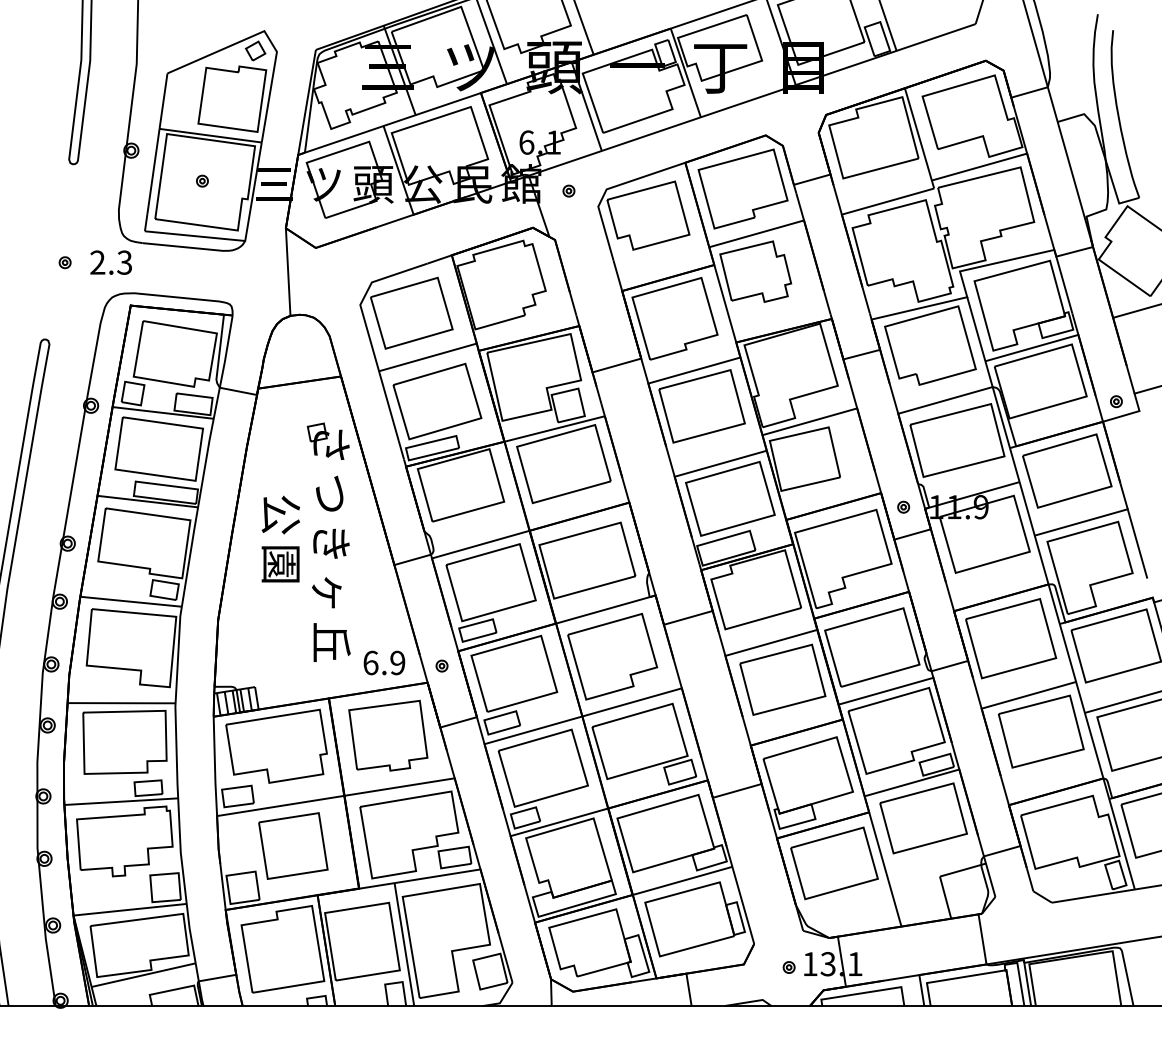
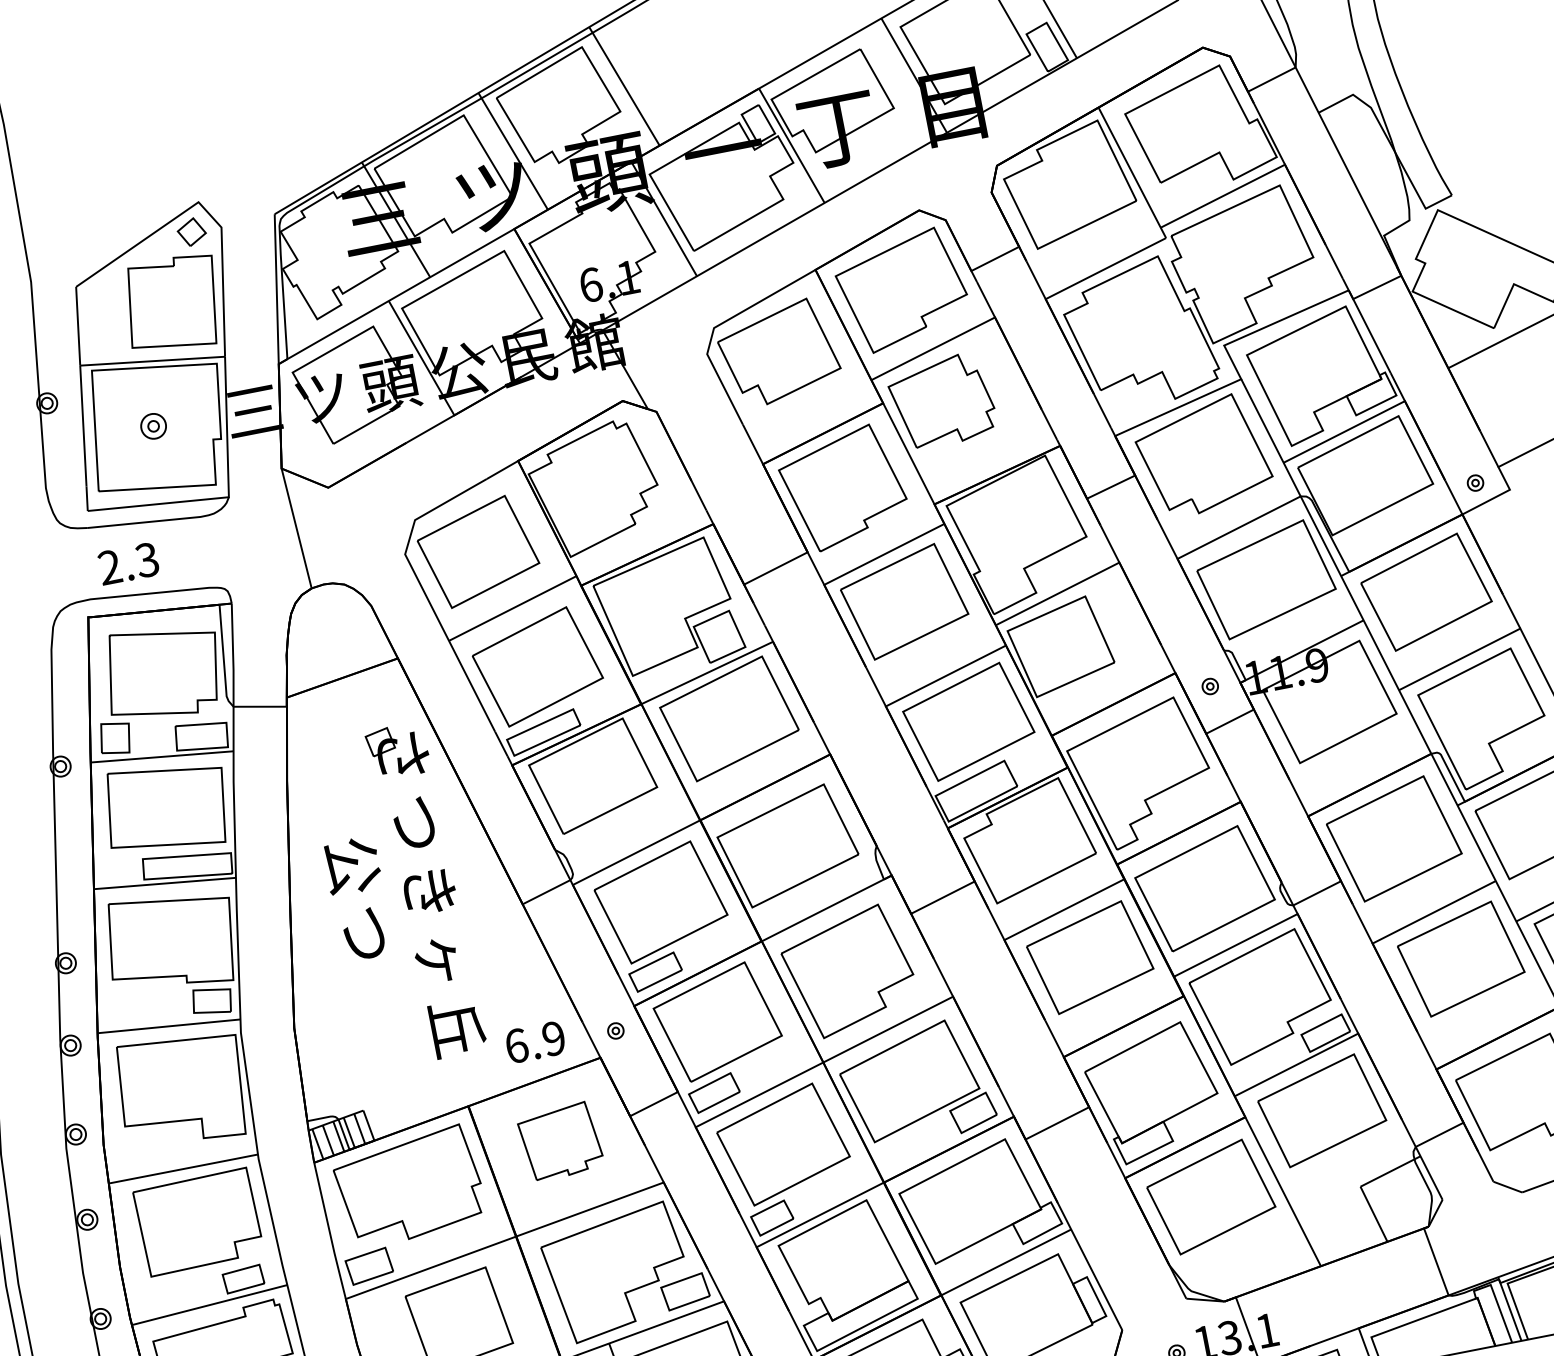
part: (202, 180) -> (153, 425), size x1.6
part: (568, 190) -> (661, 339), removed
text: (110, 262) -> (127, 563), moved
text: (280, 564) -> (365, 934), 園 -> つ
part: (388, 735) -> (560, 1141), size x0.7

